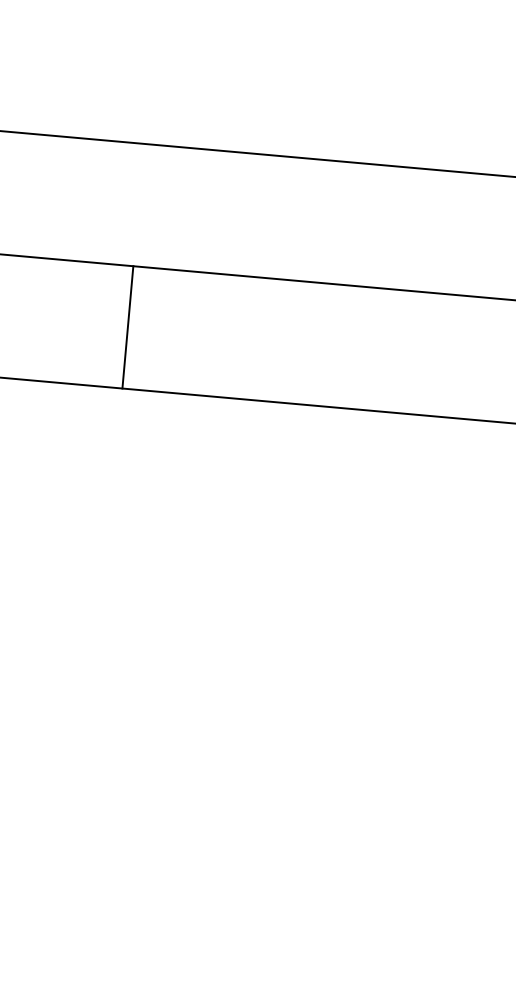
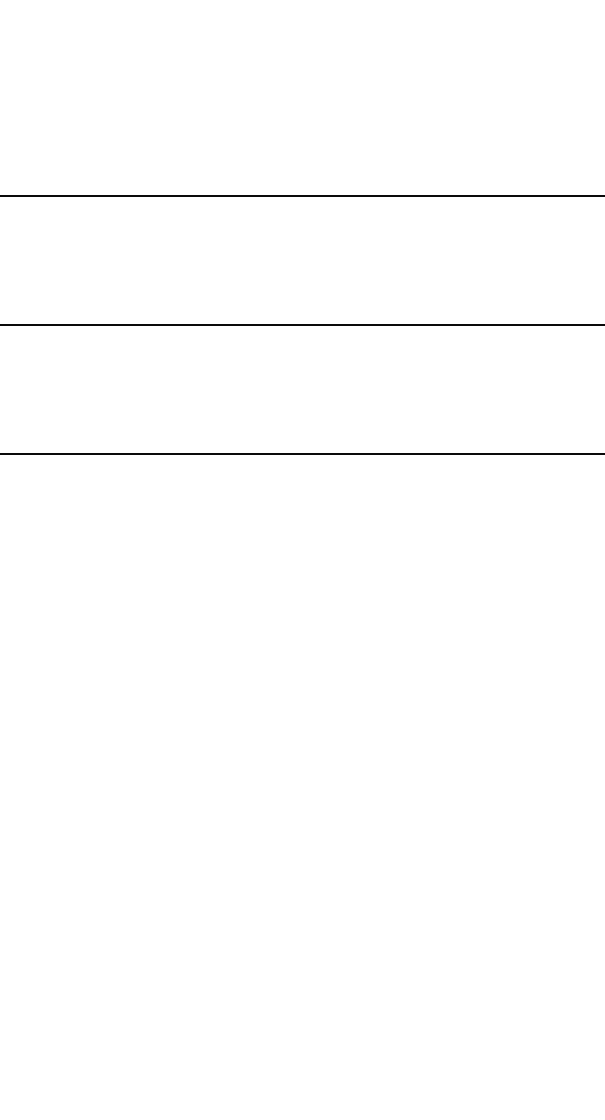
line: (128, 327) -> (83, 389), removed

